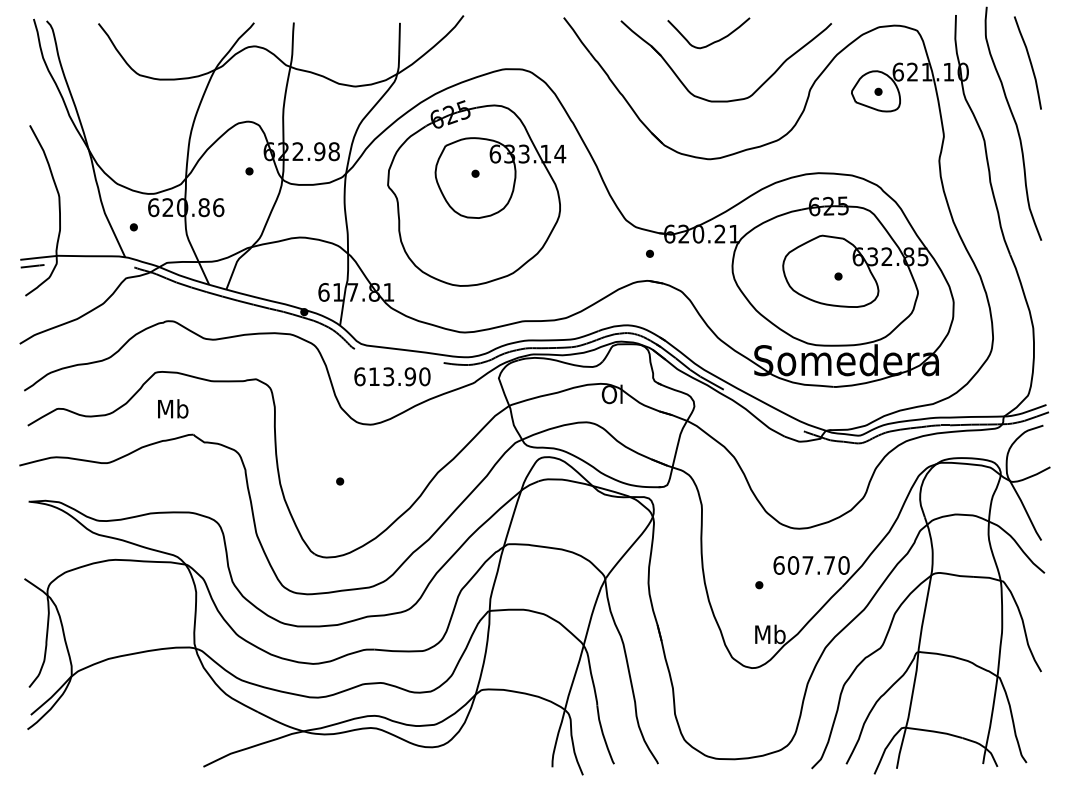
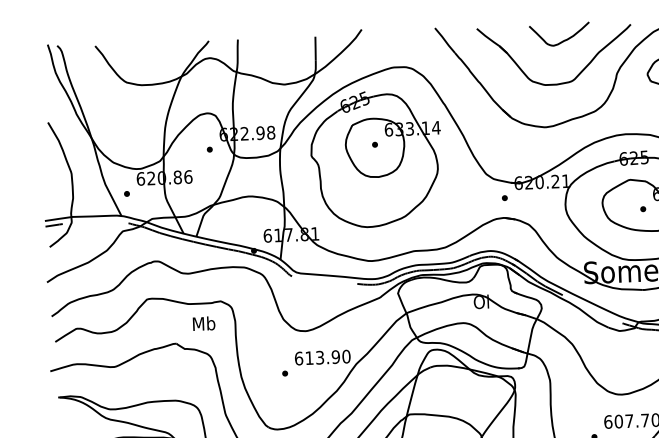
curve: (713, 41) -> (563, 40), moved
text: (392, 376) -> (322, 357), moved
text: (173, 408) -> (204, 323), moved

